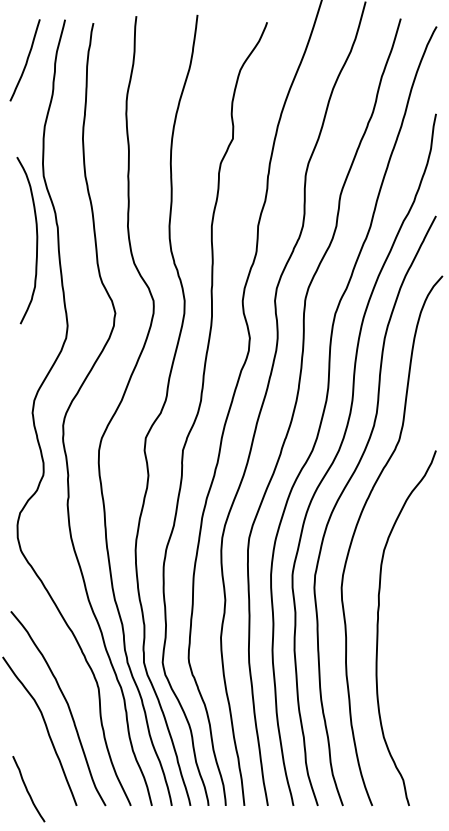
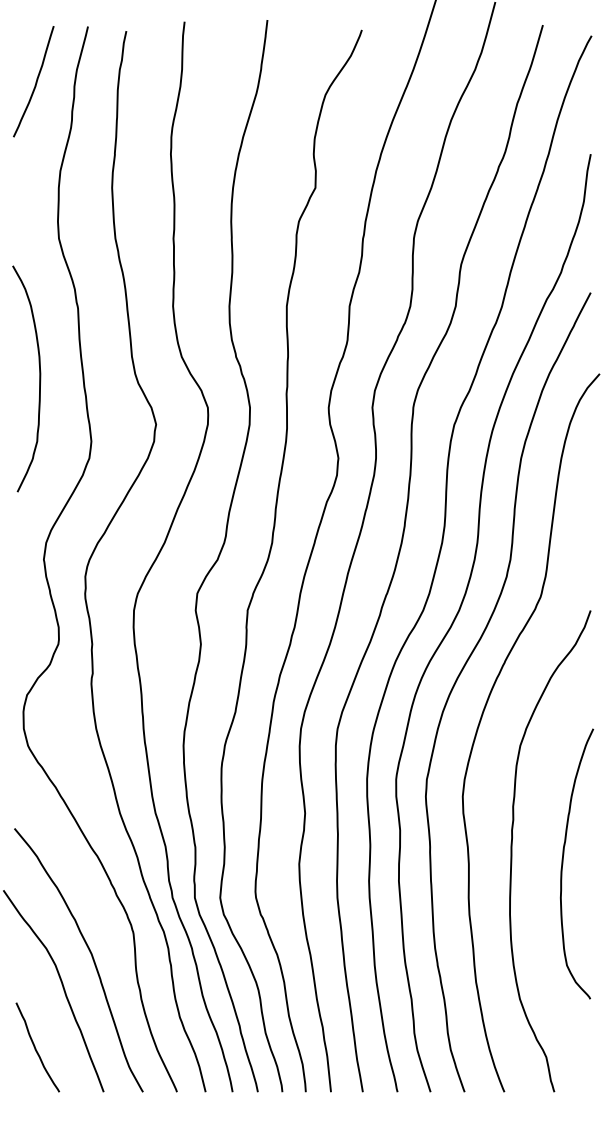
curve: (36, 240) -> (39, 378), moved
curve: (415, 637) -> (563, 863), added
curve: (27, 789) -> (36, 1048), moved

